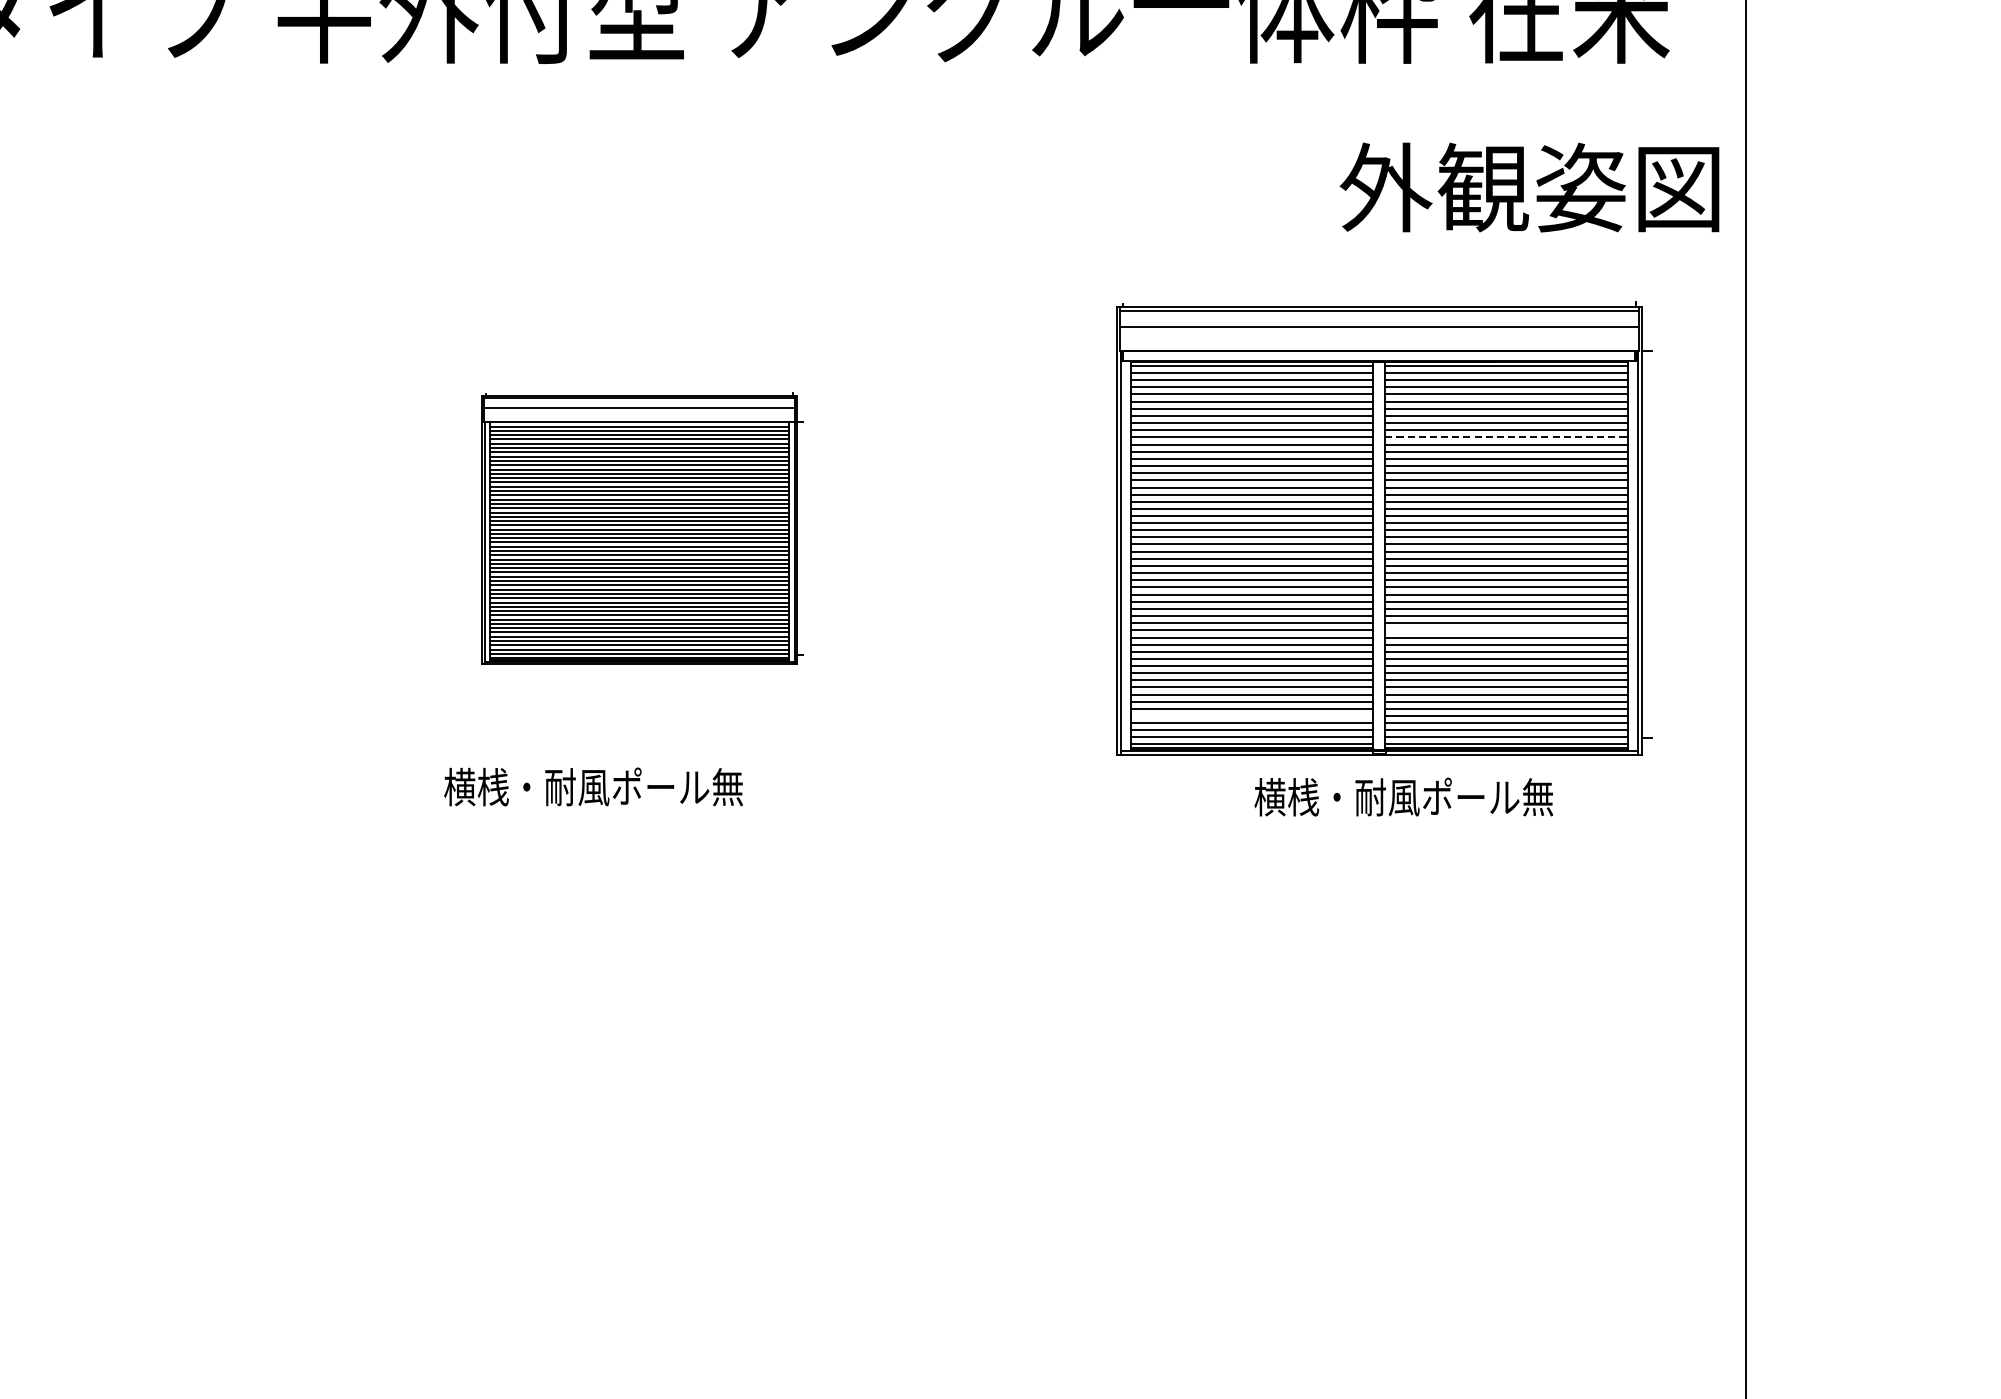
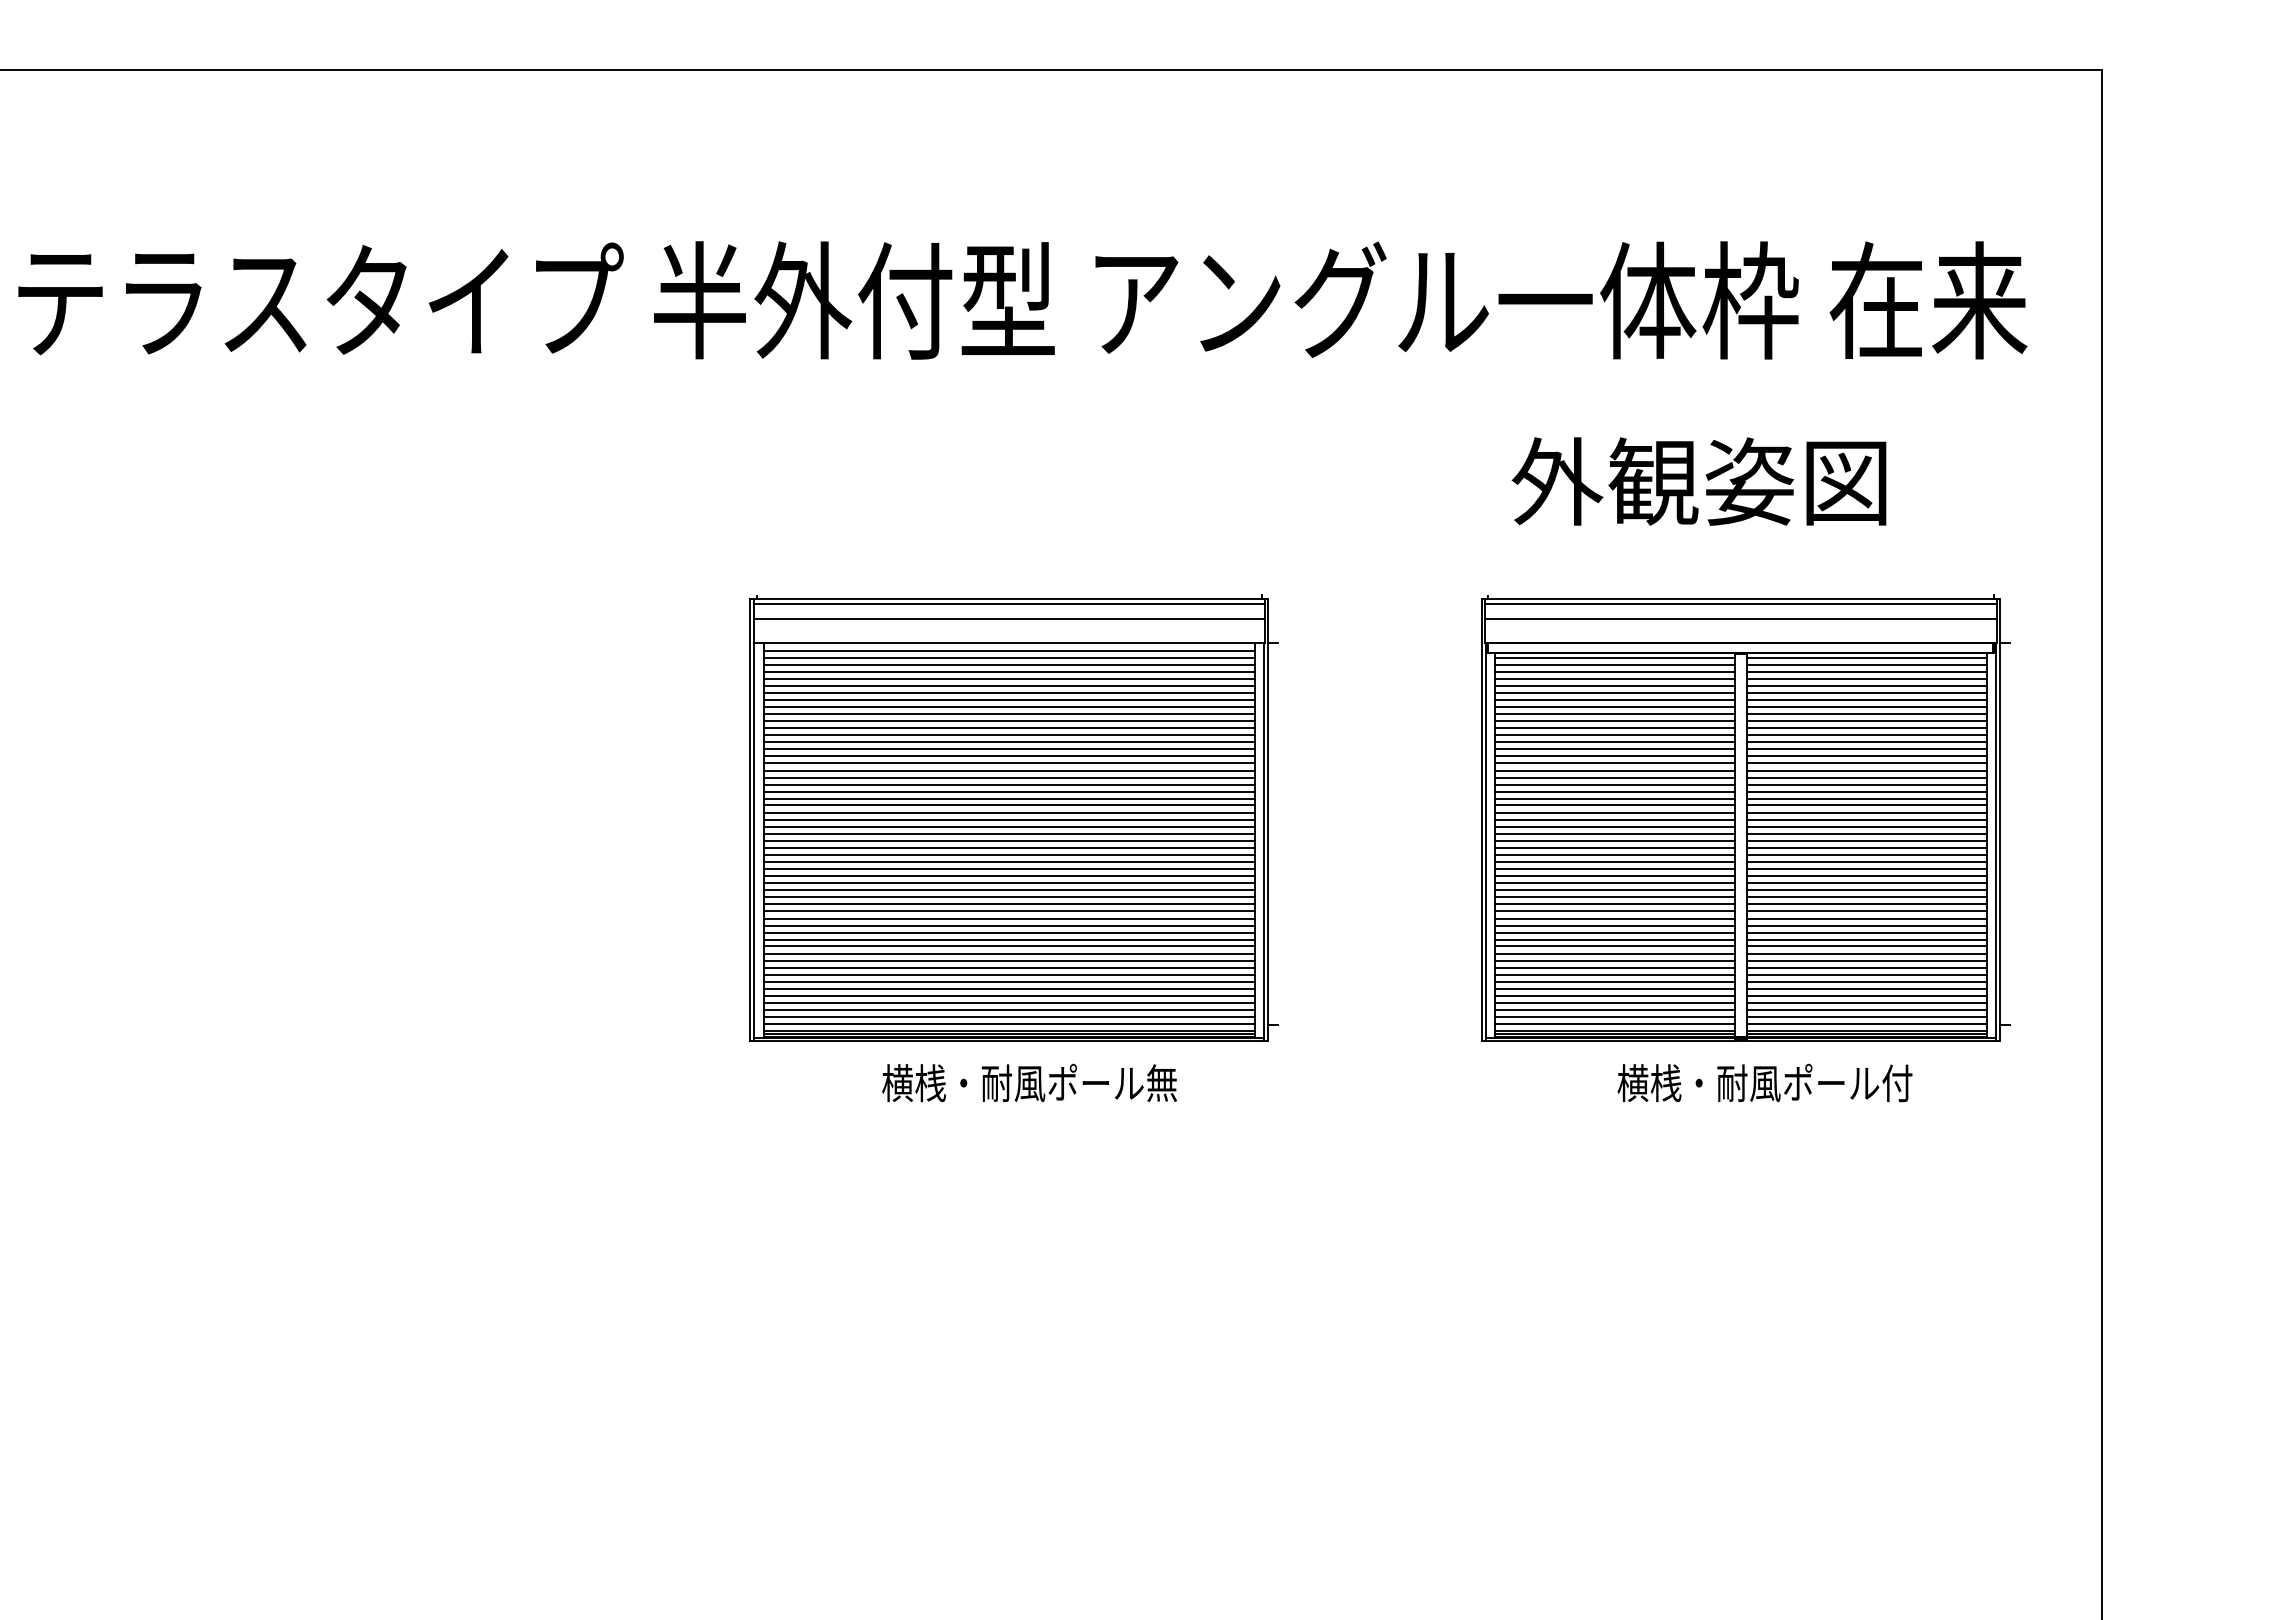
text: (1528, 187) -> (1698, 481), moved
line: (1506, 437) -> (1866, 728), dashed -> solid
part: (642, 528) -> (1013, 817), size x1.67
line: (1506, 630) -> (1866, 918), added
line: (1251, 715) -> (1614, 1002), added
text: (593, 786) -> (1029, 1082), moved
text: (1538, 797) -> (1897, 1083), 横桟・耐風ポール無 -> 横桟・耐風ポール付

